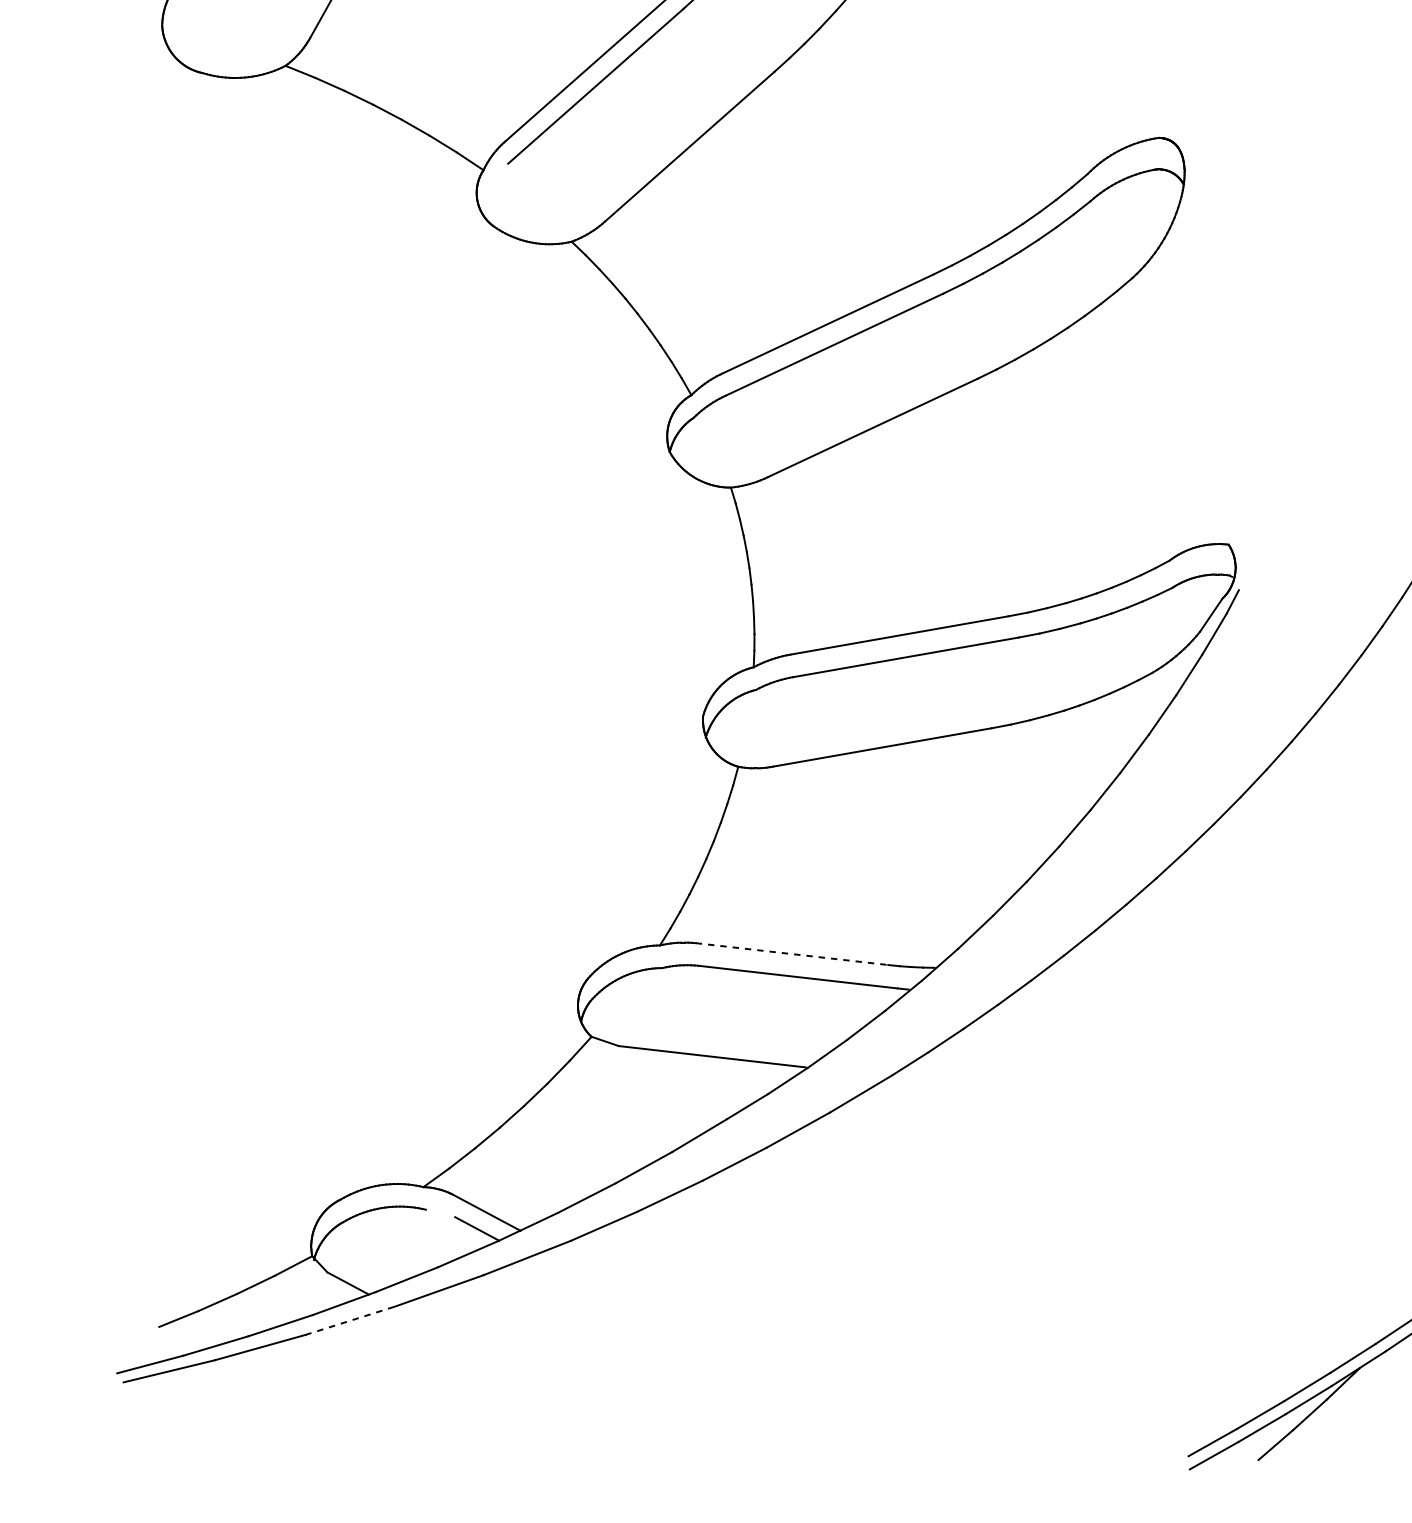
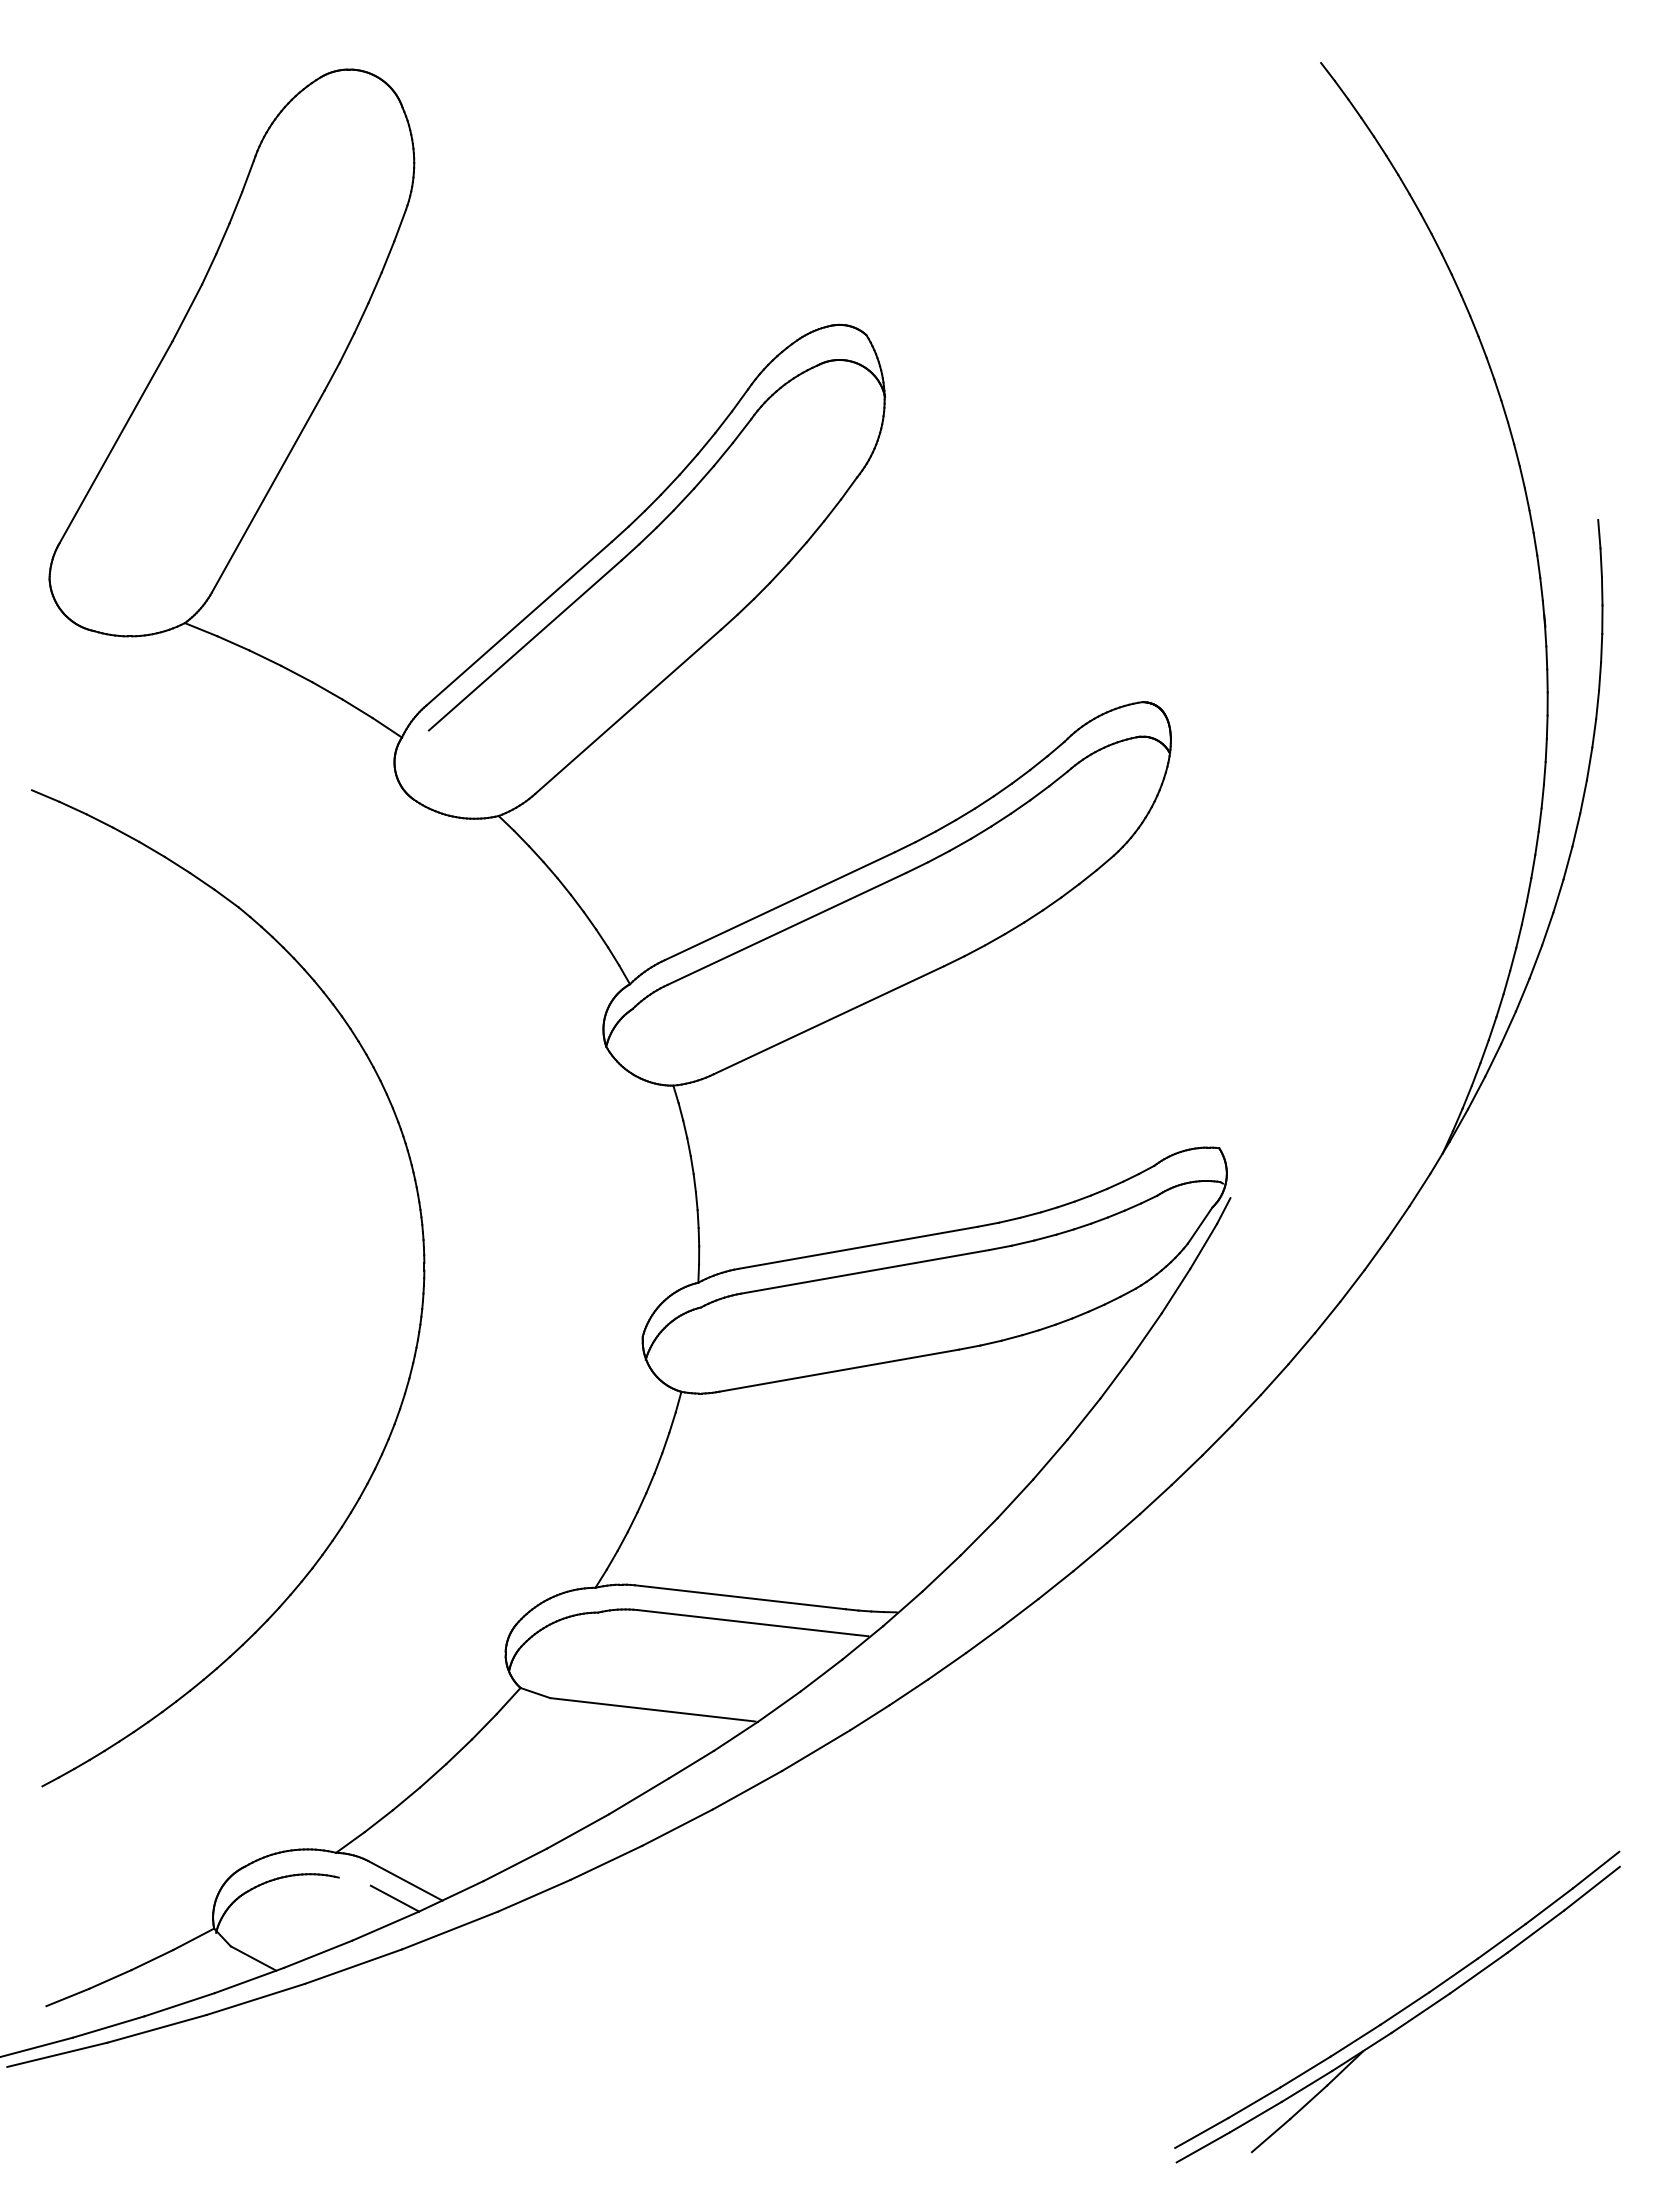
part: (501, 685) -> (421, 1302), added
line: (792, 954) -> (740, 1597), dashed -> solid
line: (349, 1320) -> (255, 1999), dashed -> solid

